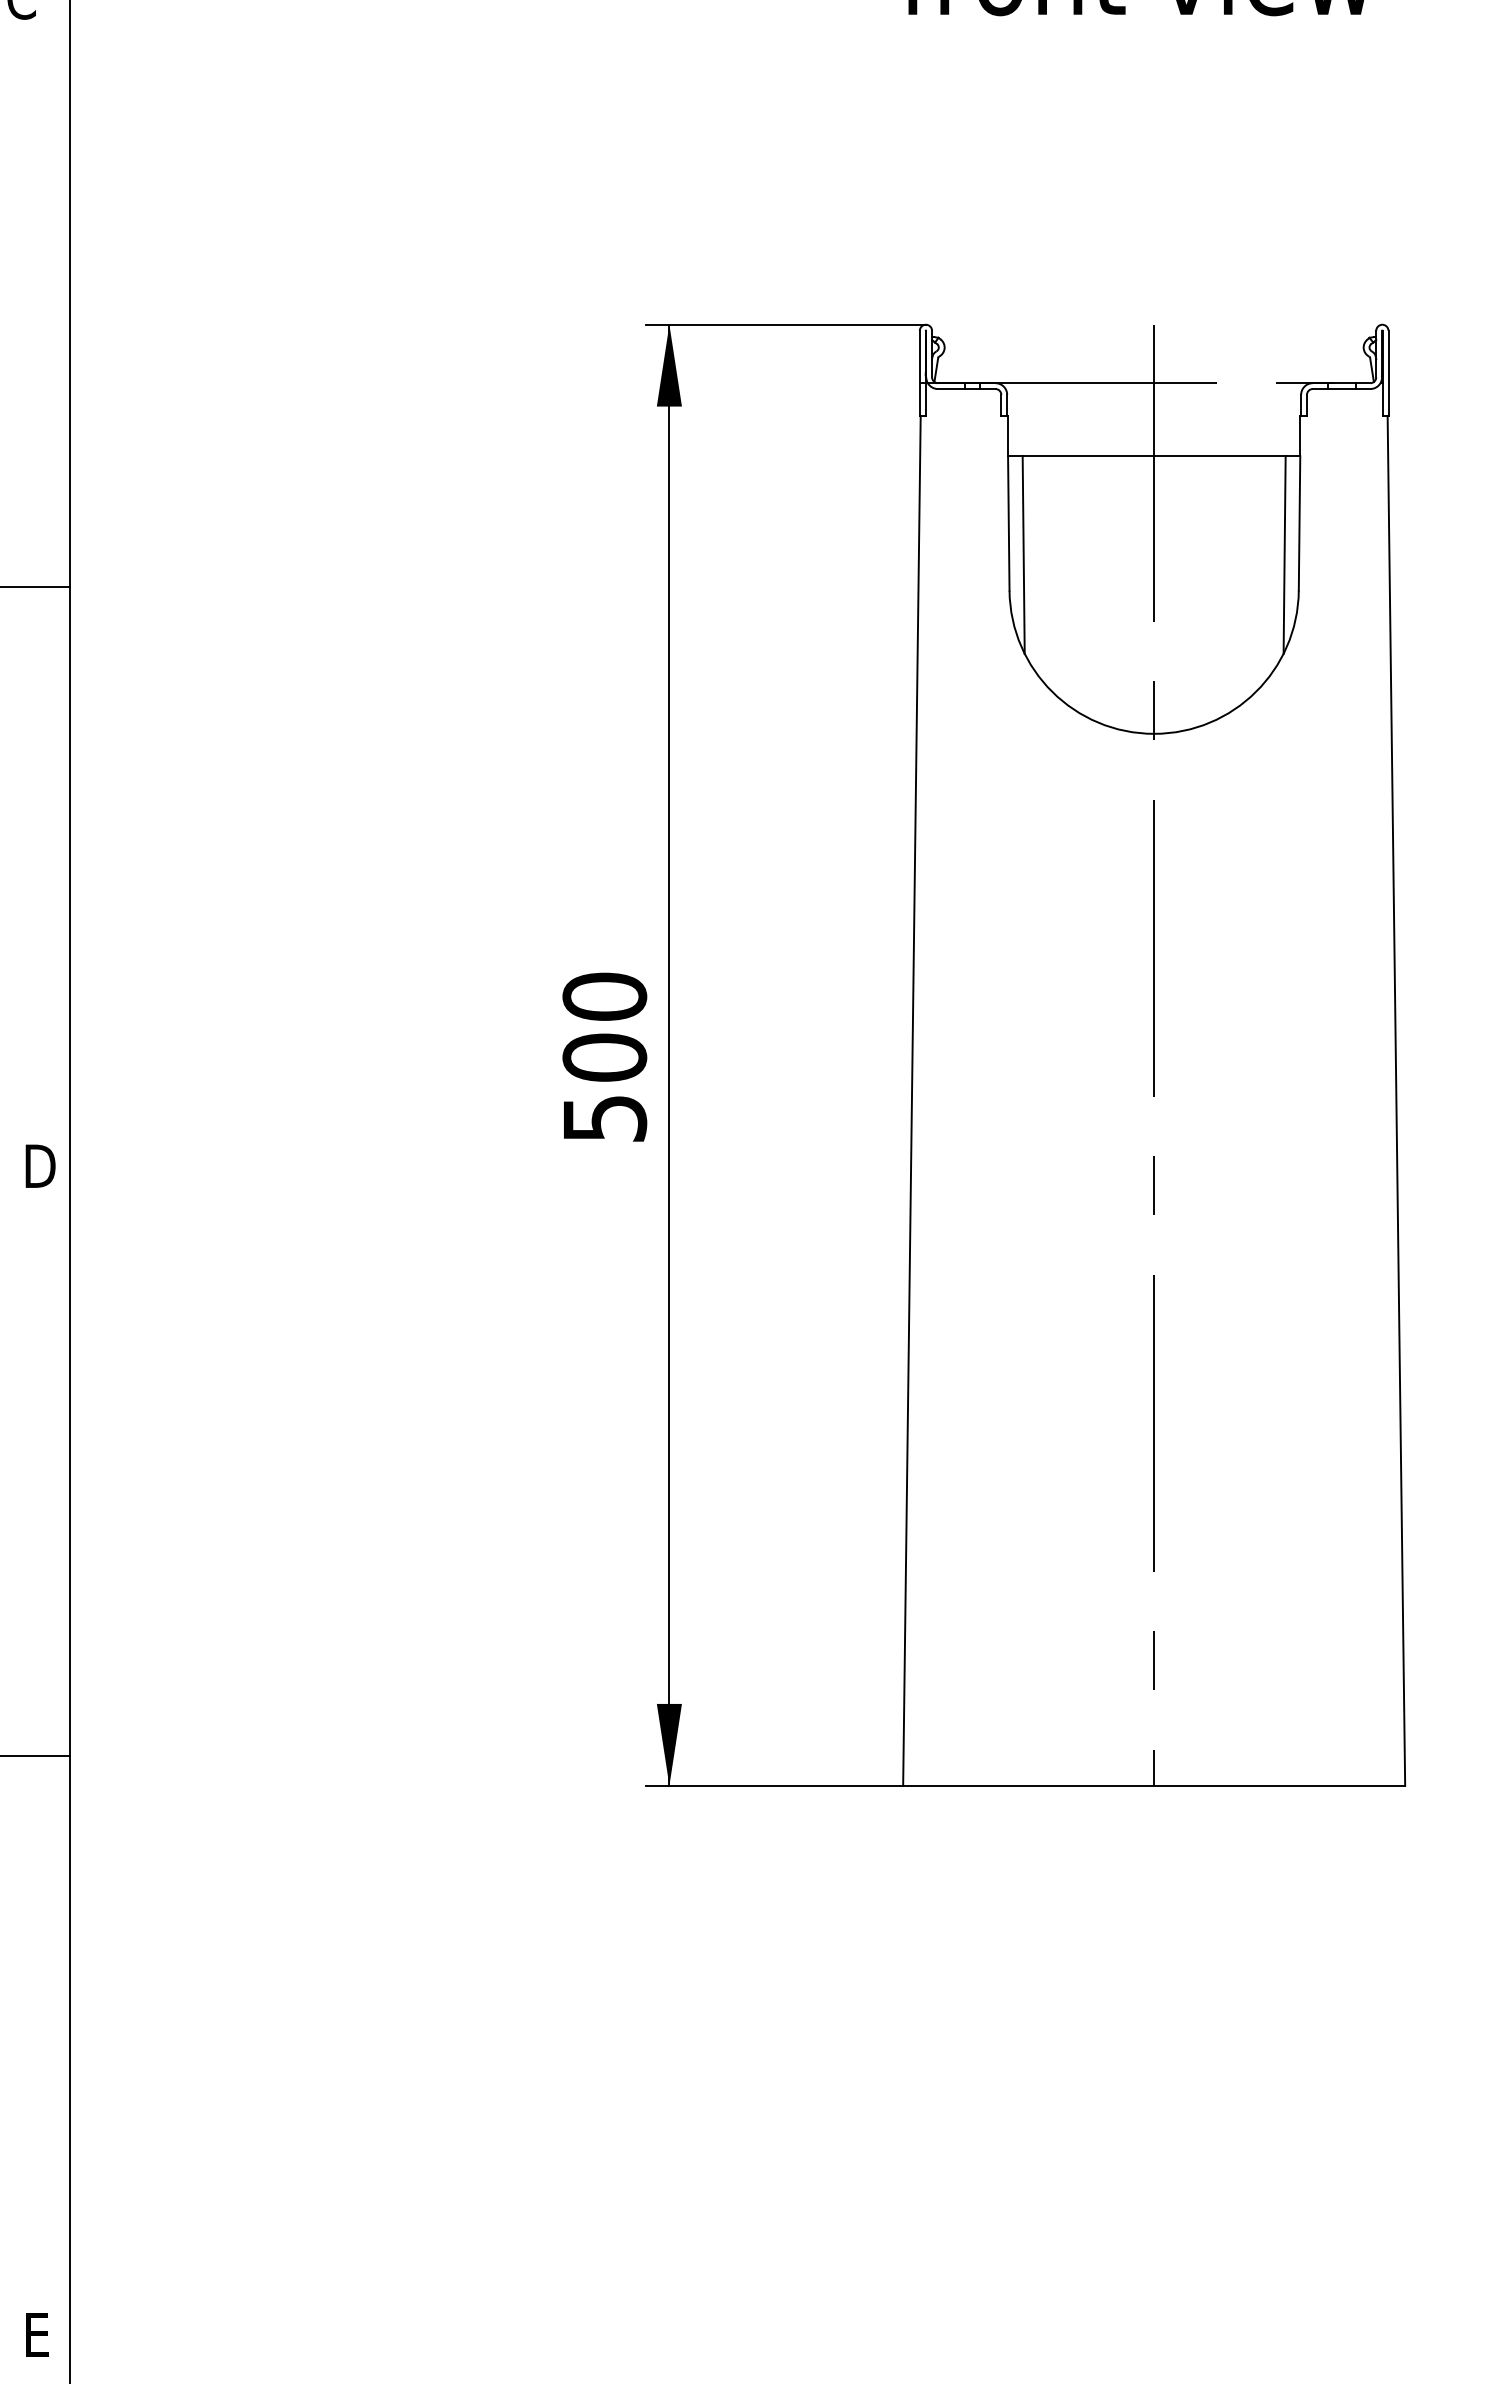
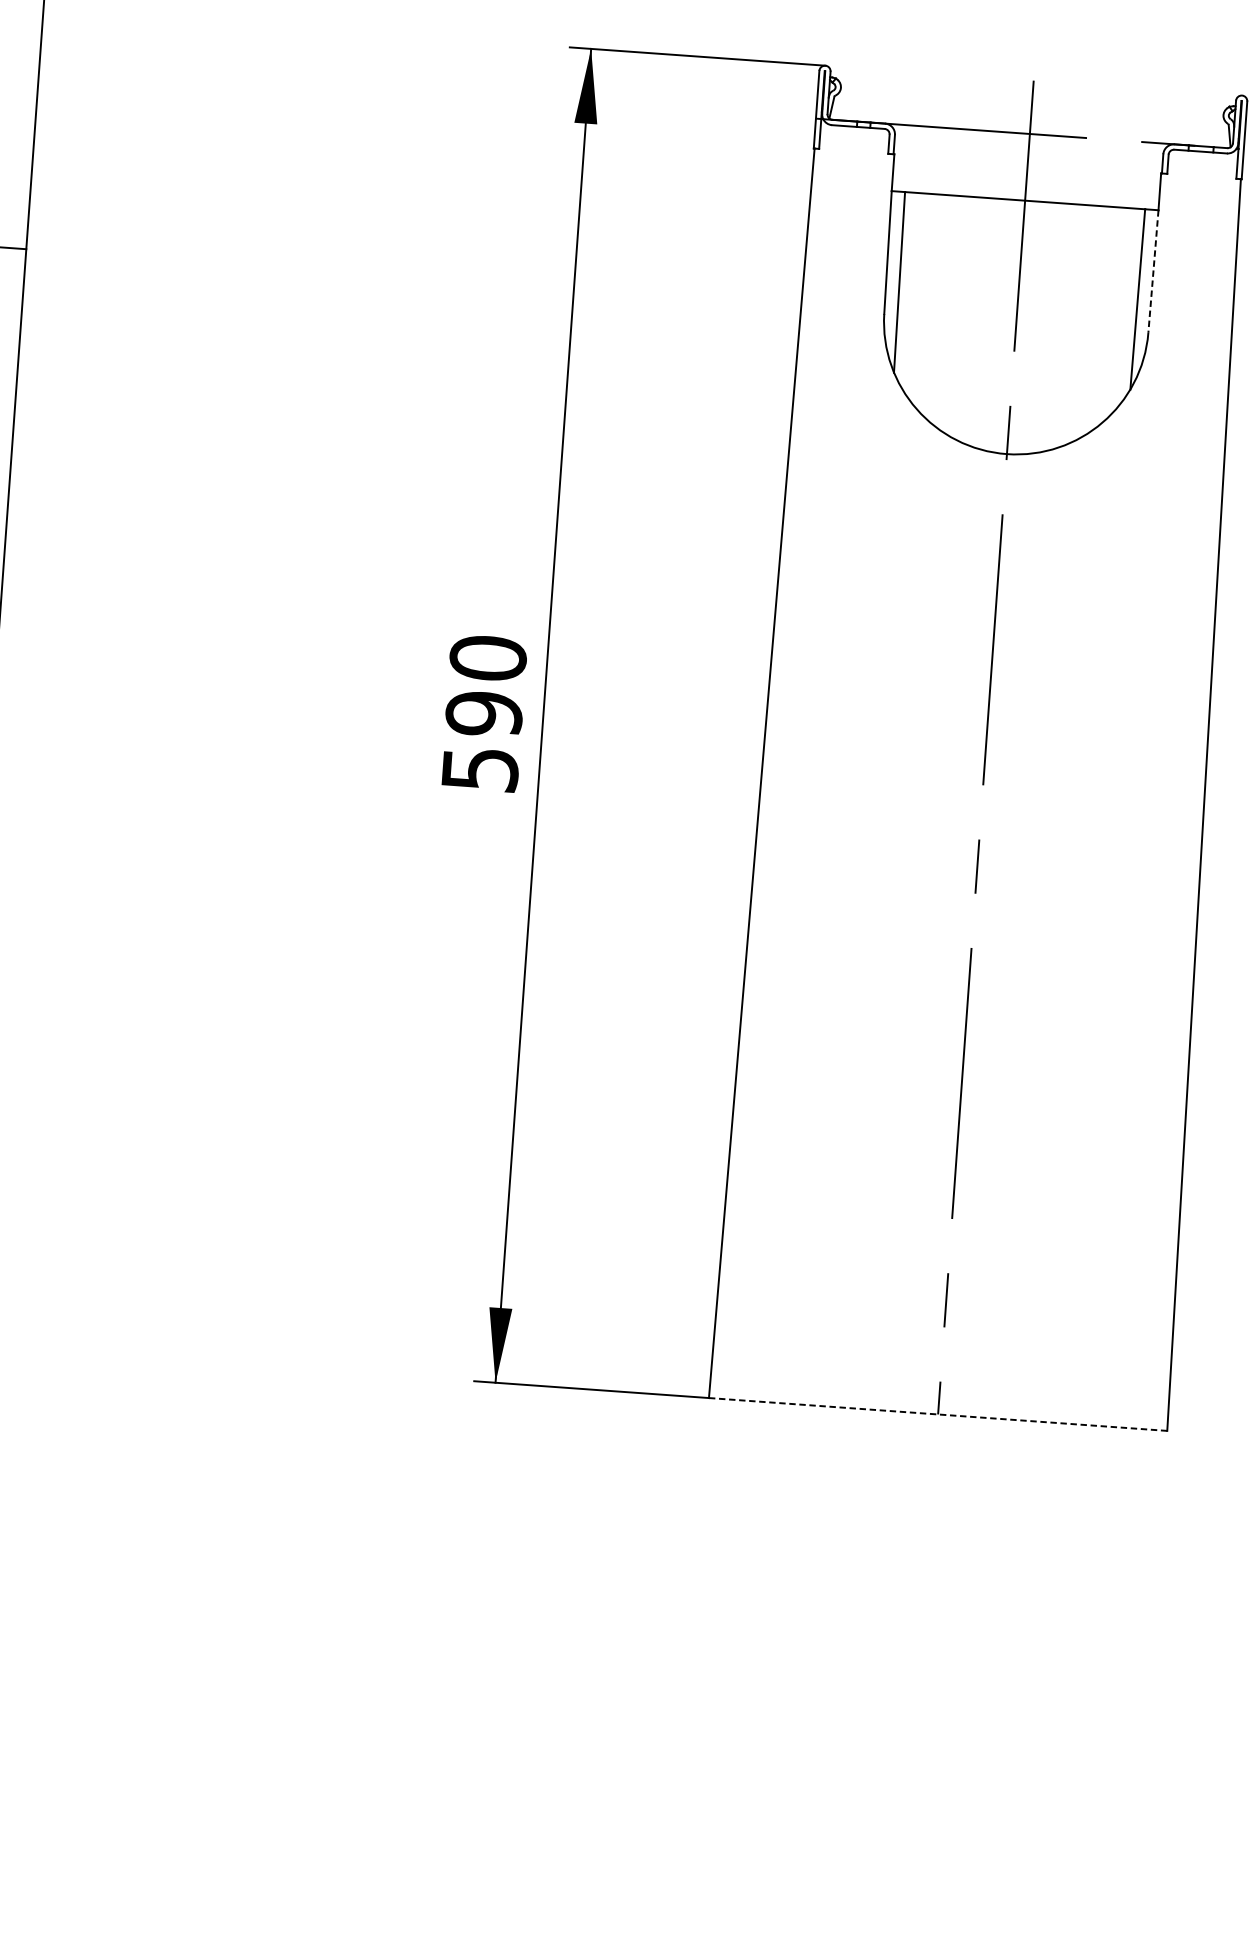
line: (1299, 523) -> (1153, 271), solid -> dashed
text: (604, 1057) -> (483, 713), 500 -> 590
line: (1153, 1785) -> (937, 1414), solid -> dashed

